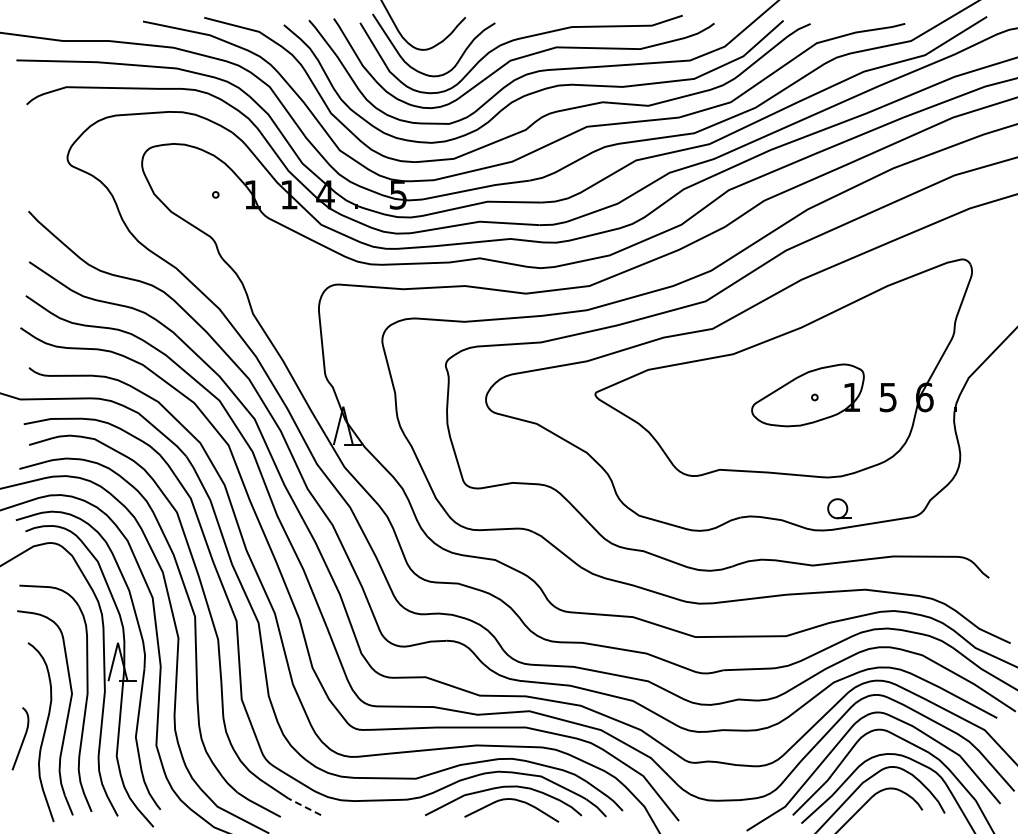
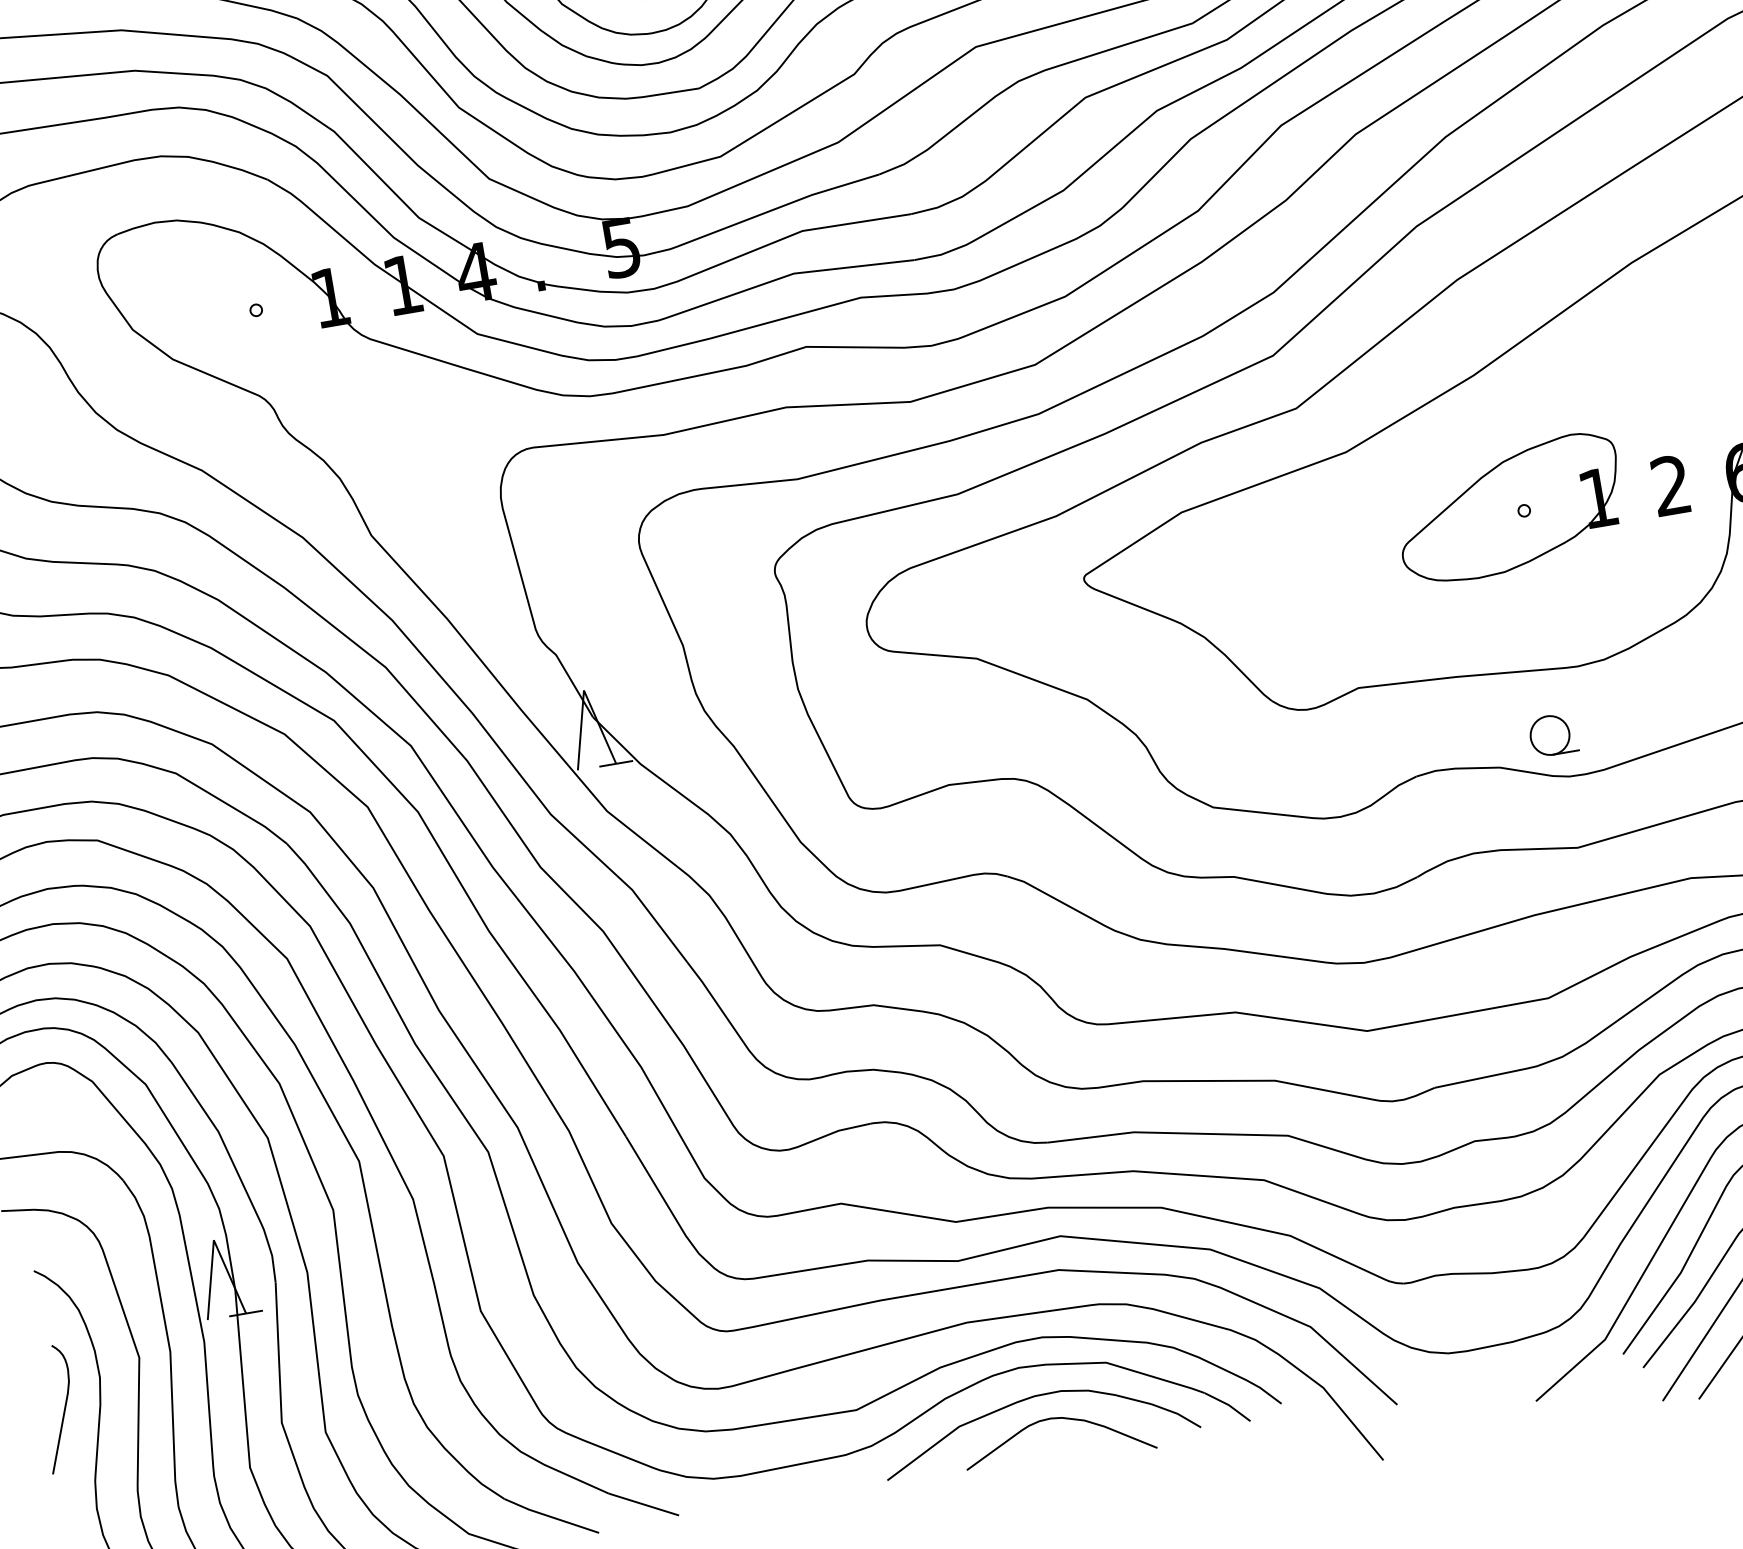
text: (887, 397) -> (1669, 485), 5 -> 2
part: (839, 508) -> (1553, 734), moved
curve: (22, 739) -> (62, 1409), moved
line: (304, 806) -> (642, 1503), dashed -> solid

